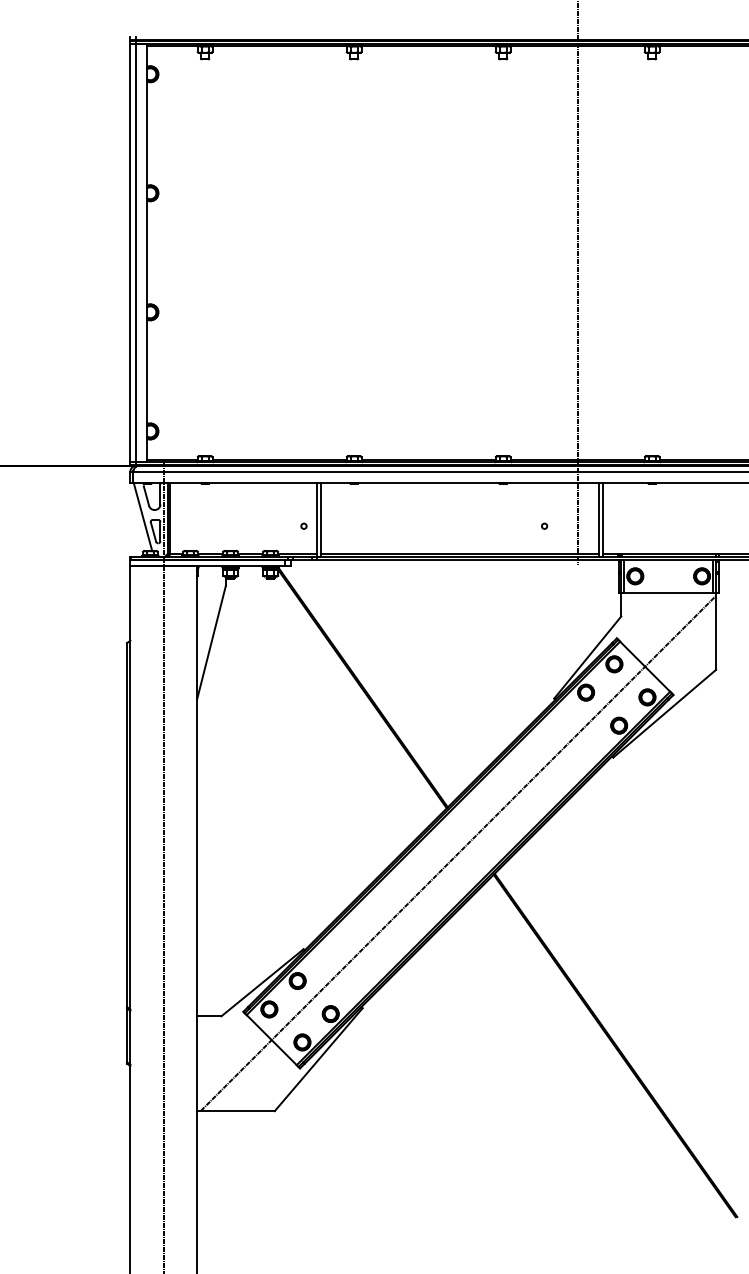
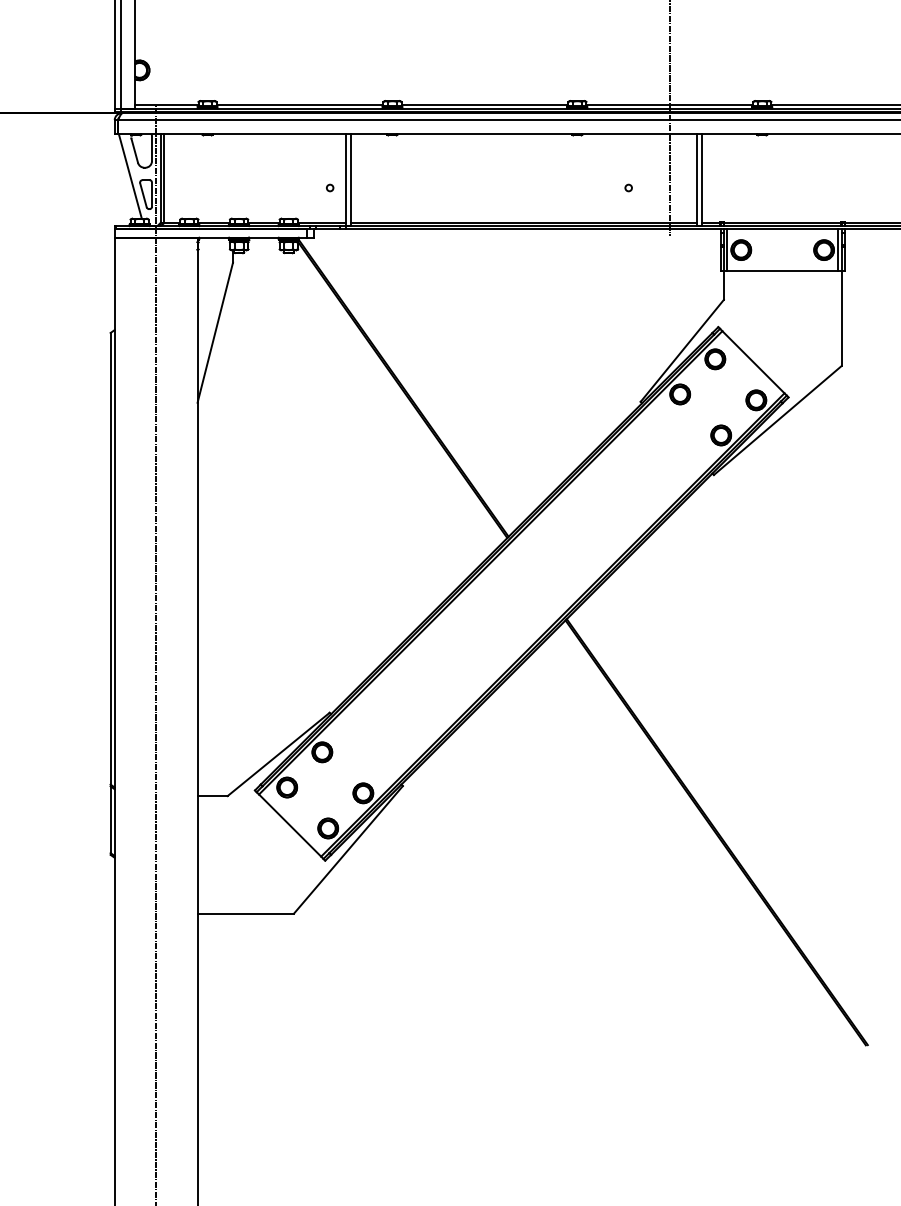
line: (457, 852) -> (520, 592), removed

